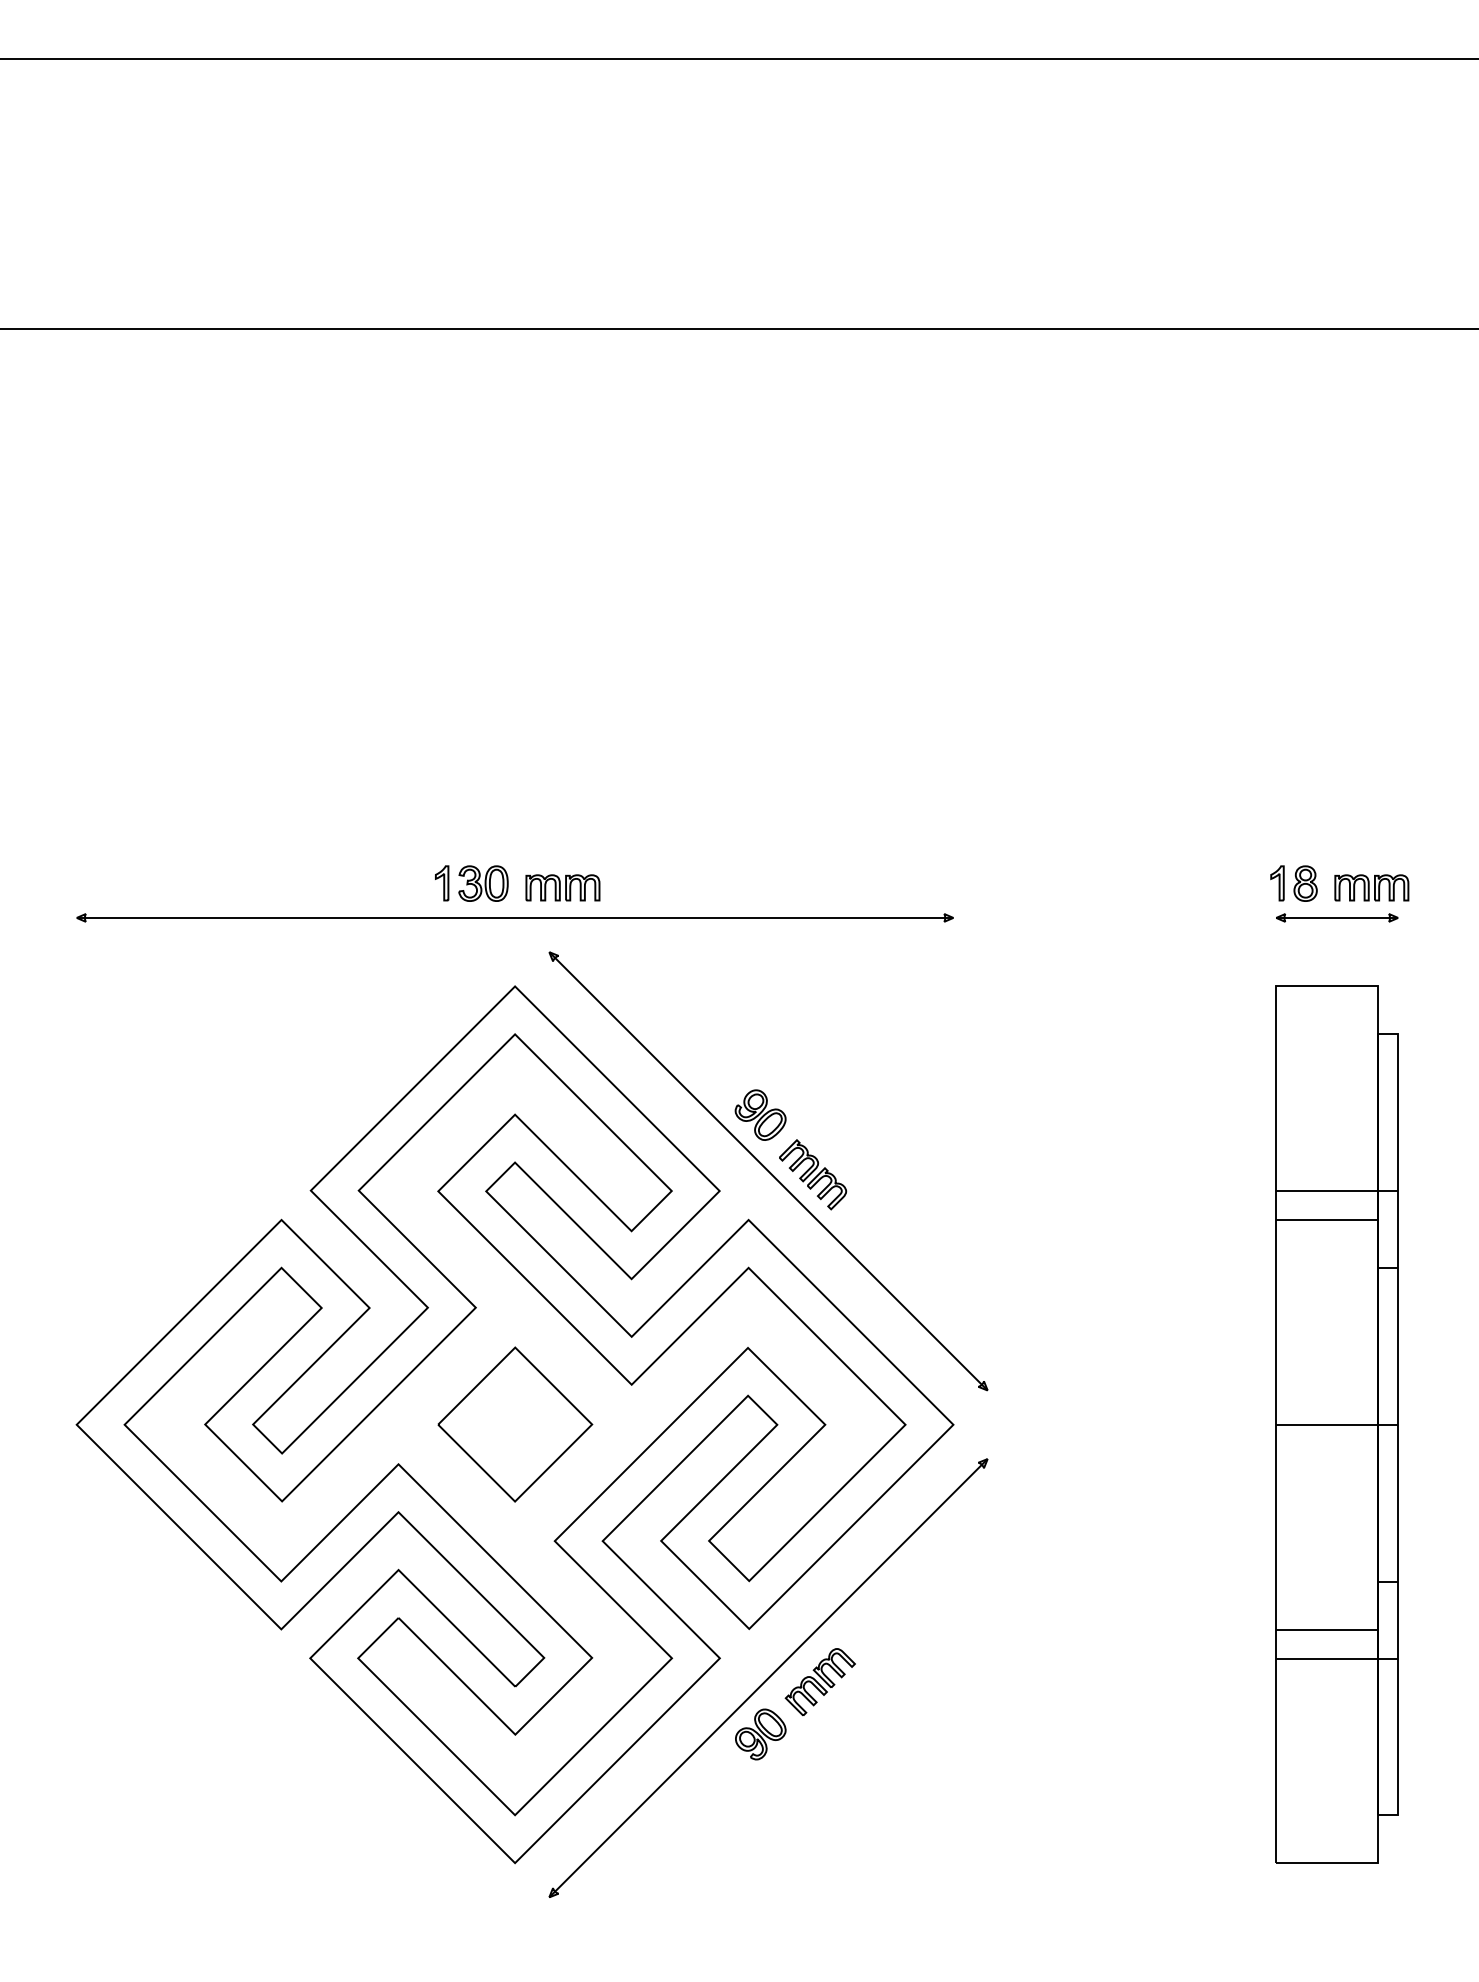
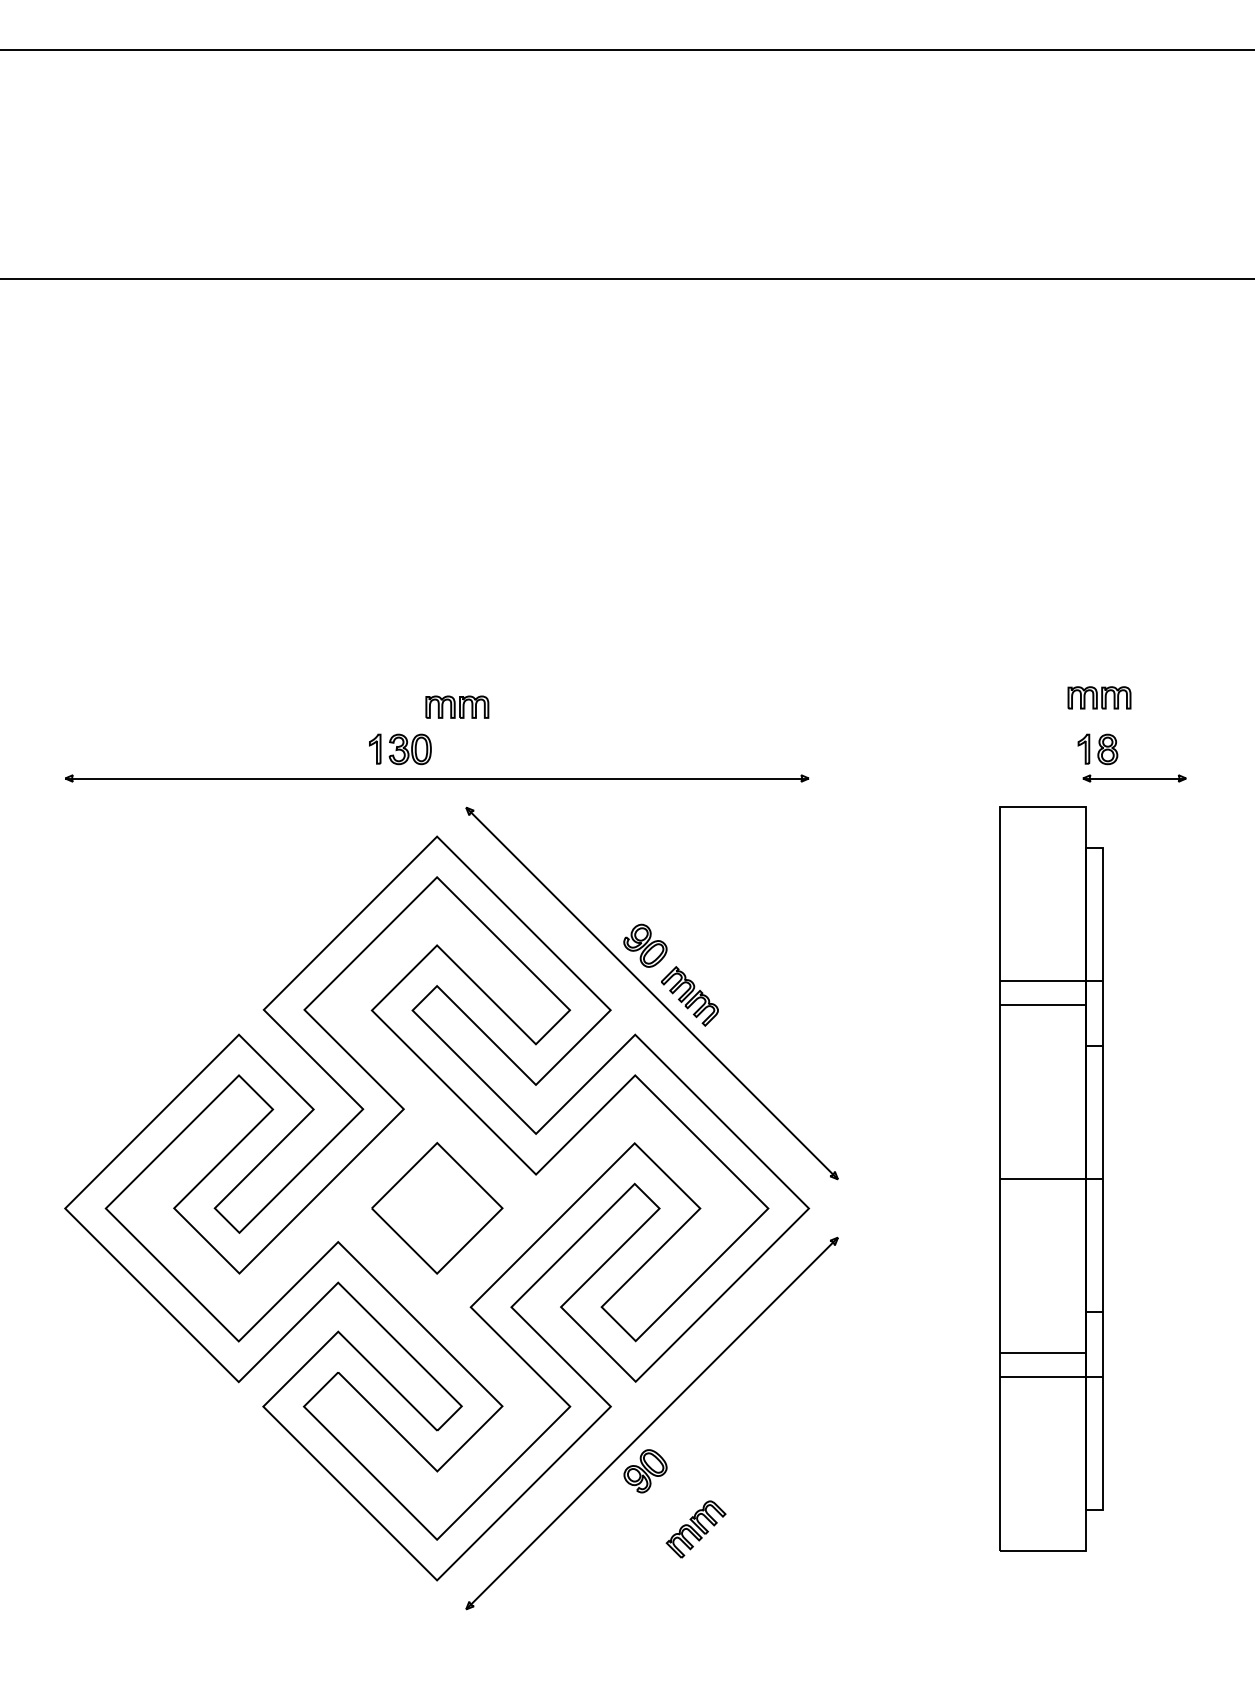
part: (562, 887) -> (456, 706), moved
part: (1371, 887) -> (1099, 697), moved
part: (1336, 1424) -> (1050, 1178), moved
part: (819, 1682) -> (695, 1529), moved

